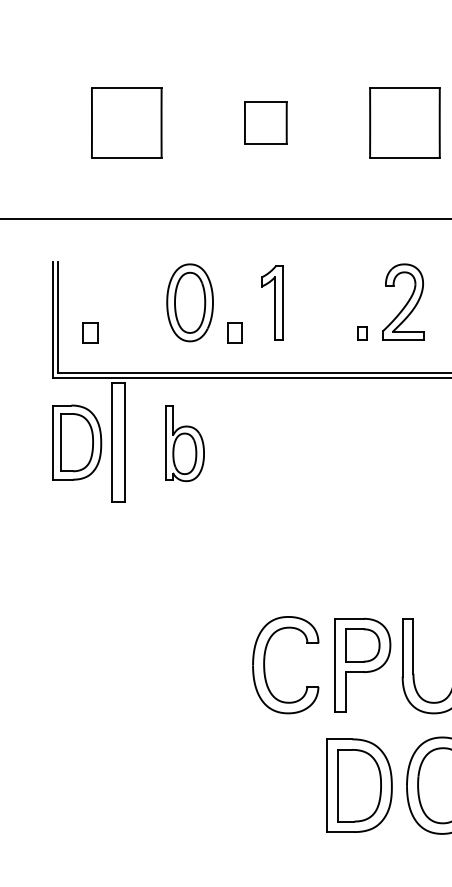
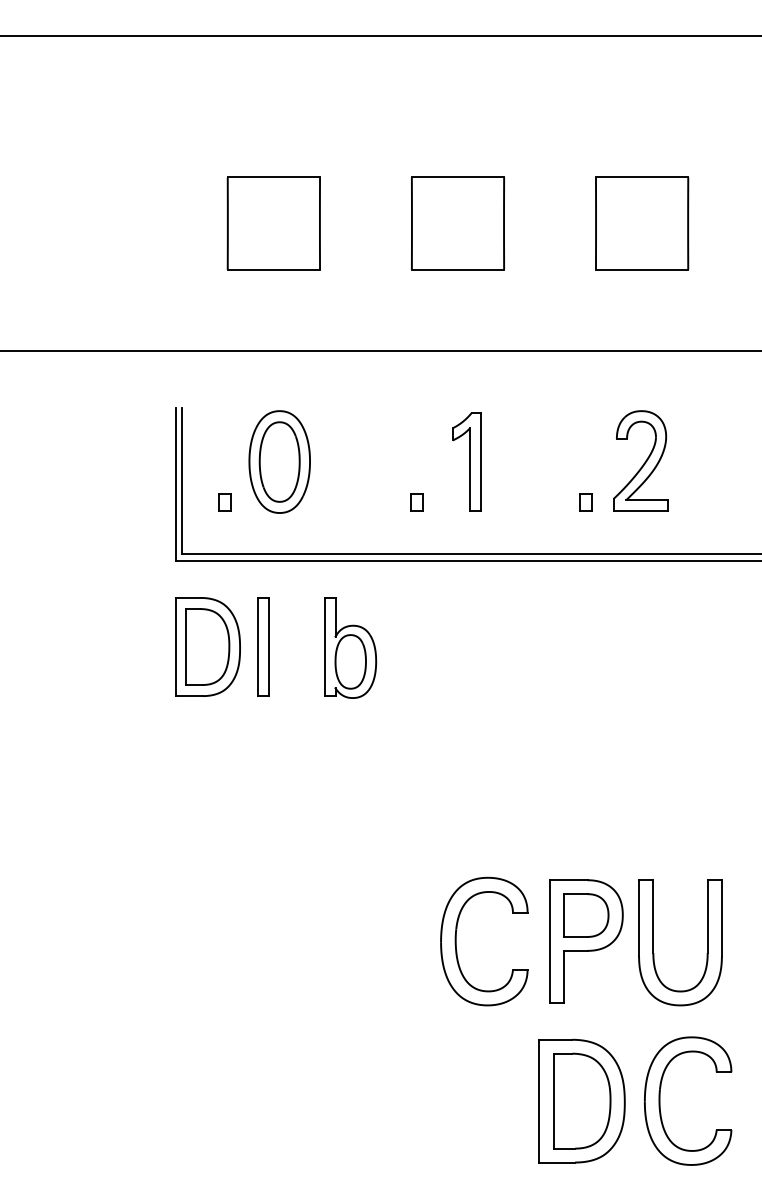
part: (265, 122) -> (457, 223), size x1.67
part: (189, 302) -> (279, 461), moved
part: (89, 333) -> (224, 502), size x0.62
part: (234, 333) -> (416, 502), size x0.62
part: (118, 442) -> (263, 646), size x0.62

